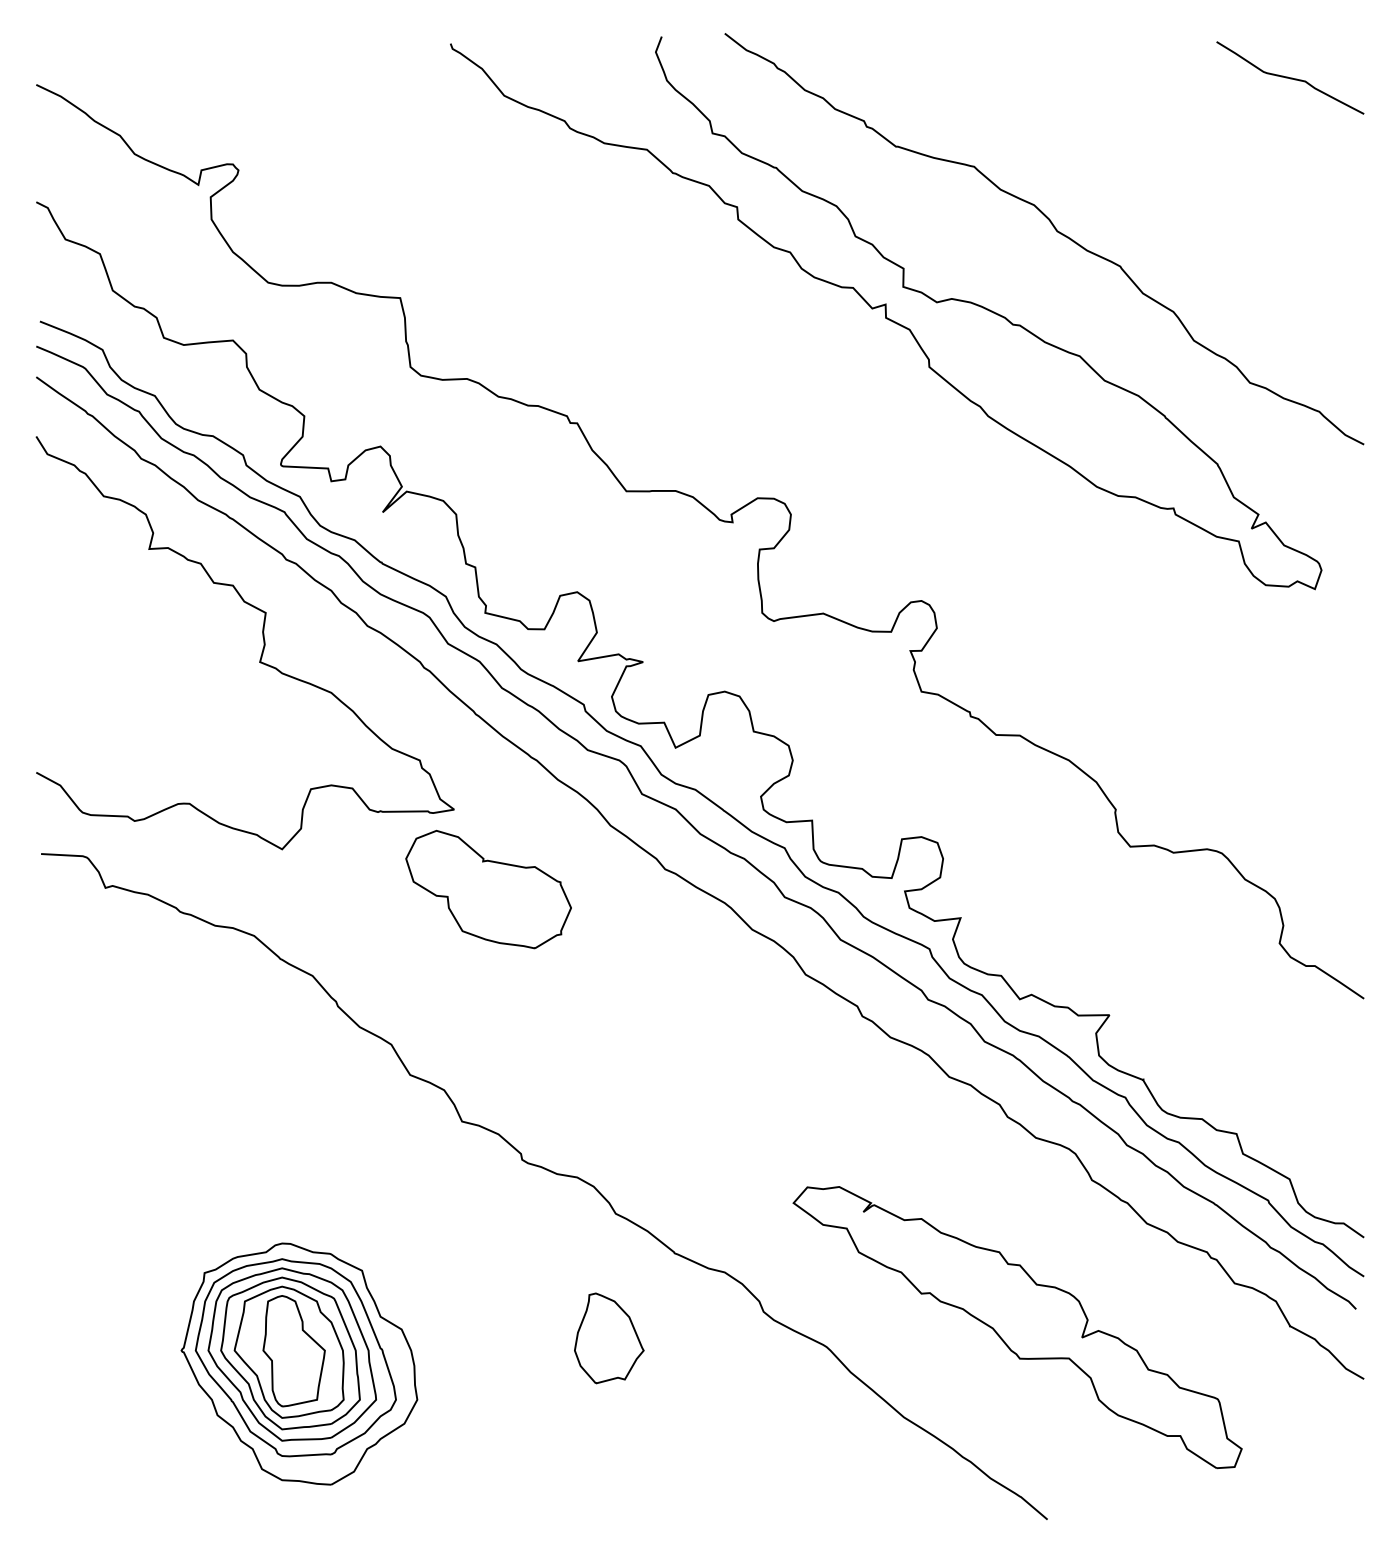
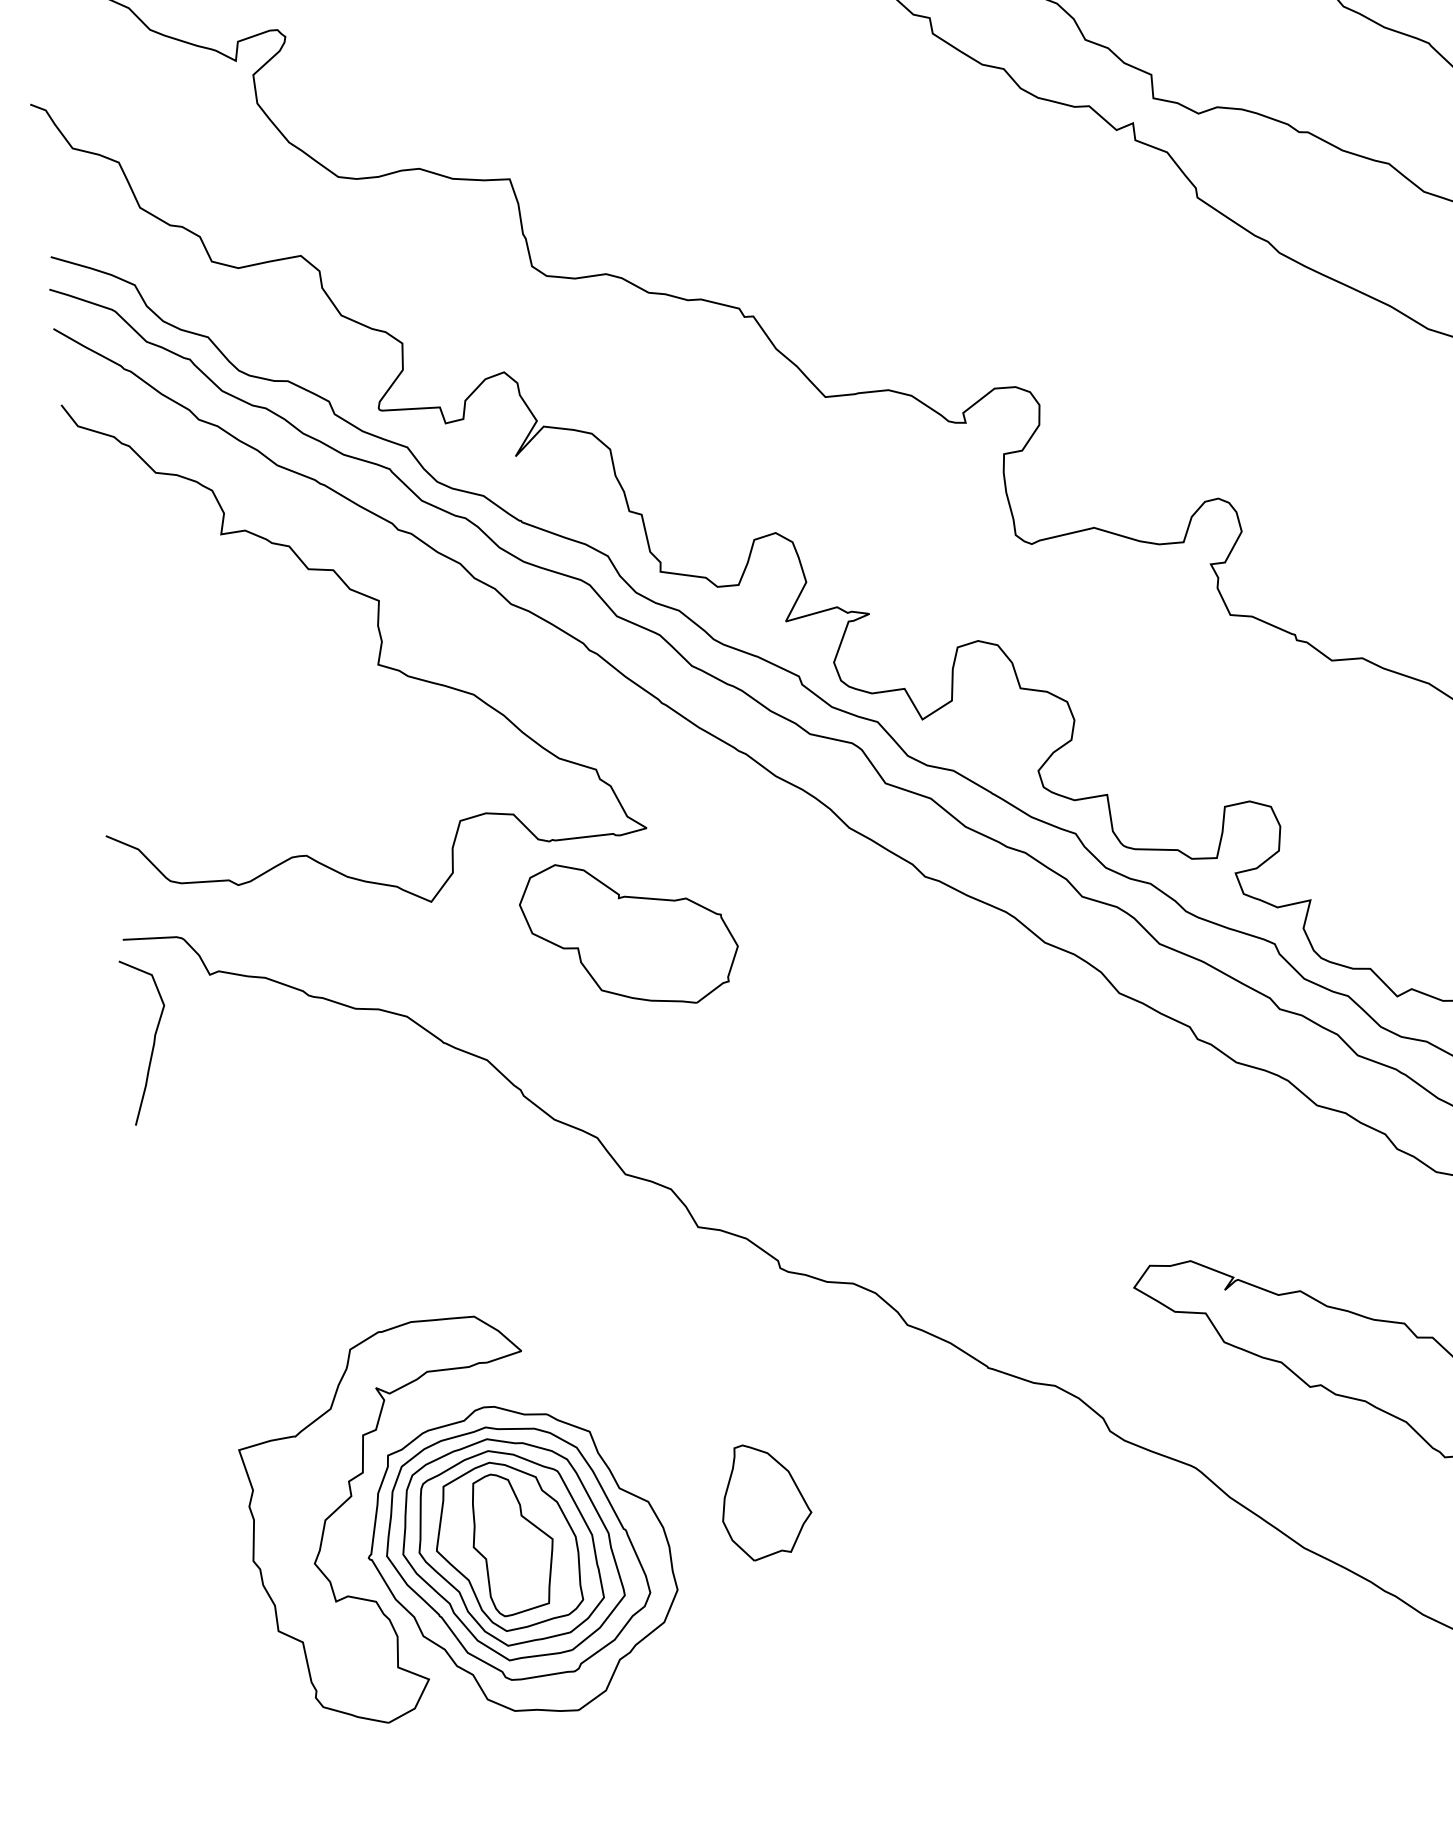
part: (488, 889) -> (629, 933), moved
curve: (56, 933) -> (153, 1039), added
part: (173, 1302) -> (352, 1497), added
part: (609, 1338) -> (765, 1501), moved

